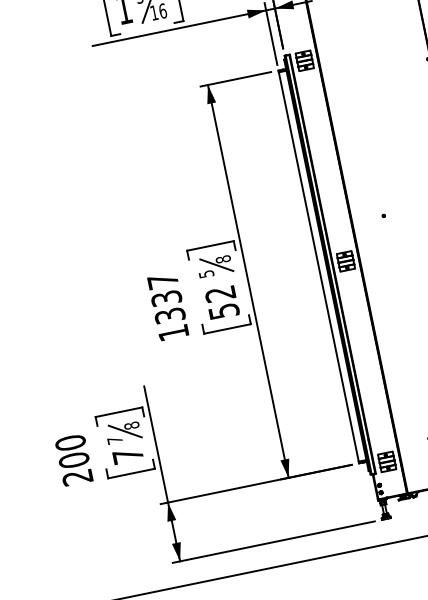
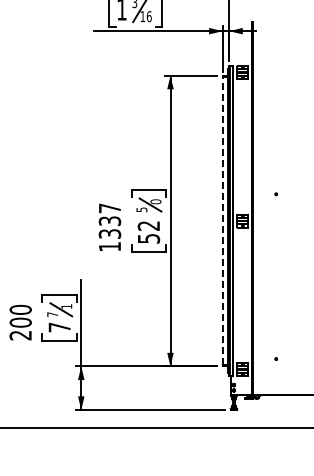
text: (222, 259) -> (155, 201), 8 -> 0
line: (318, 266) -> (222, 220), solid -> dashed
text: (131, 425) -> (66, 306), 8 -> 1

